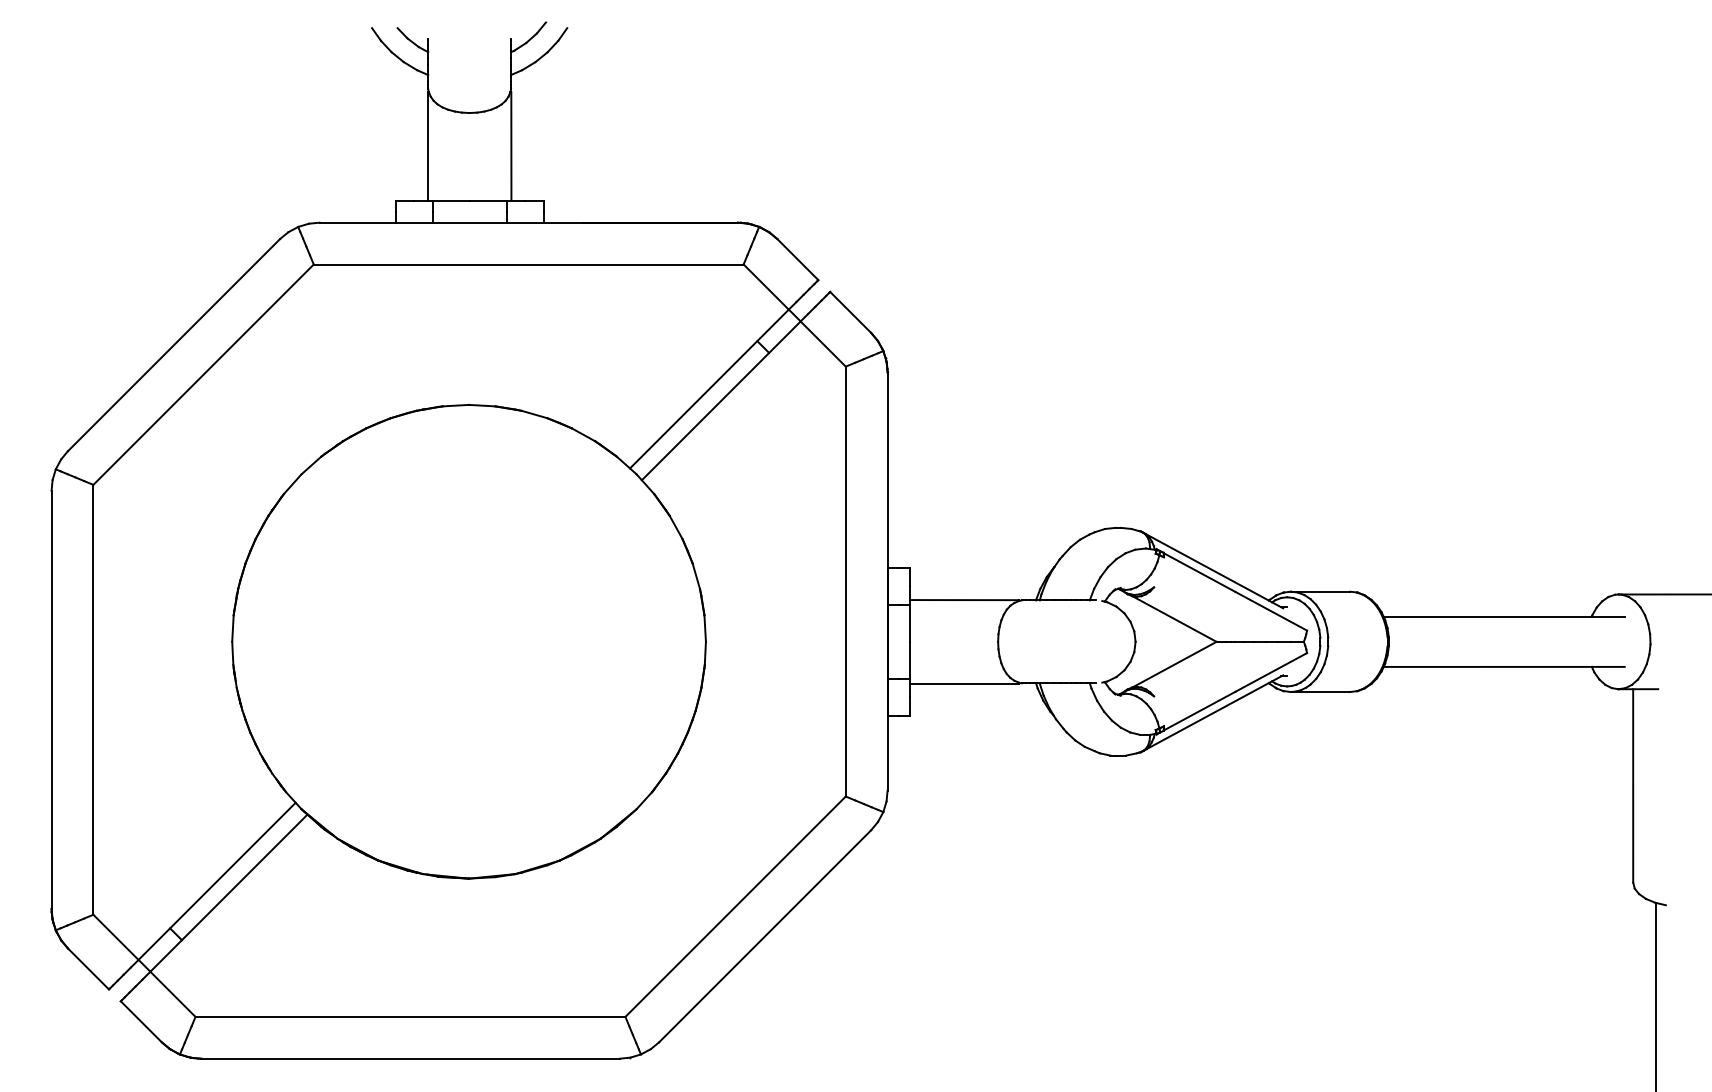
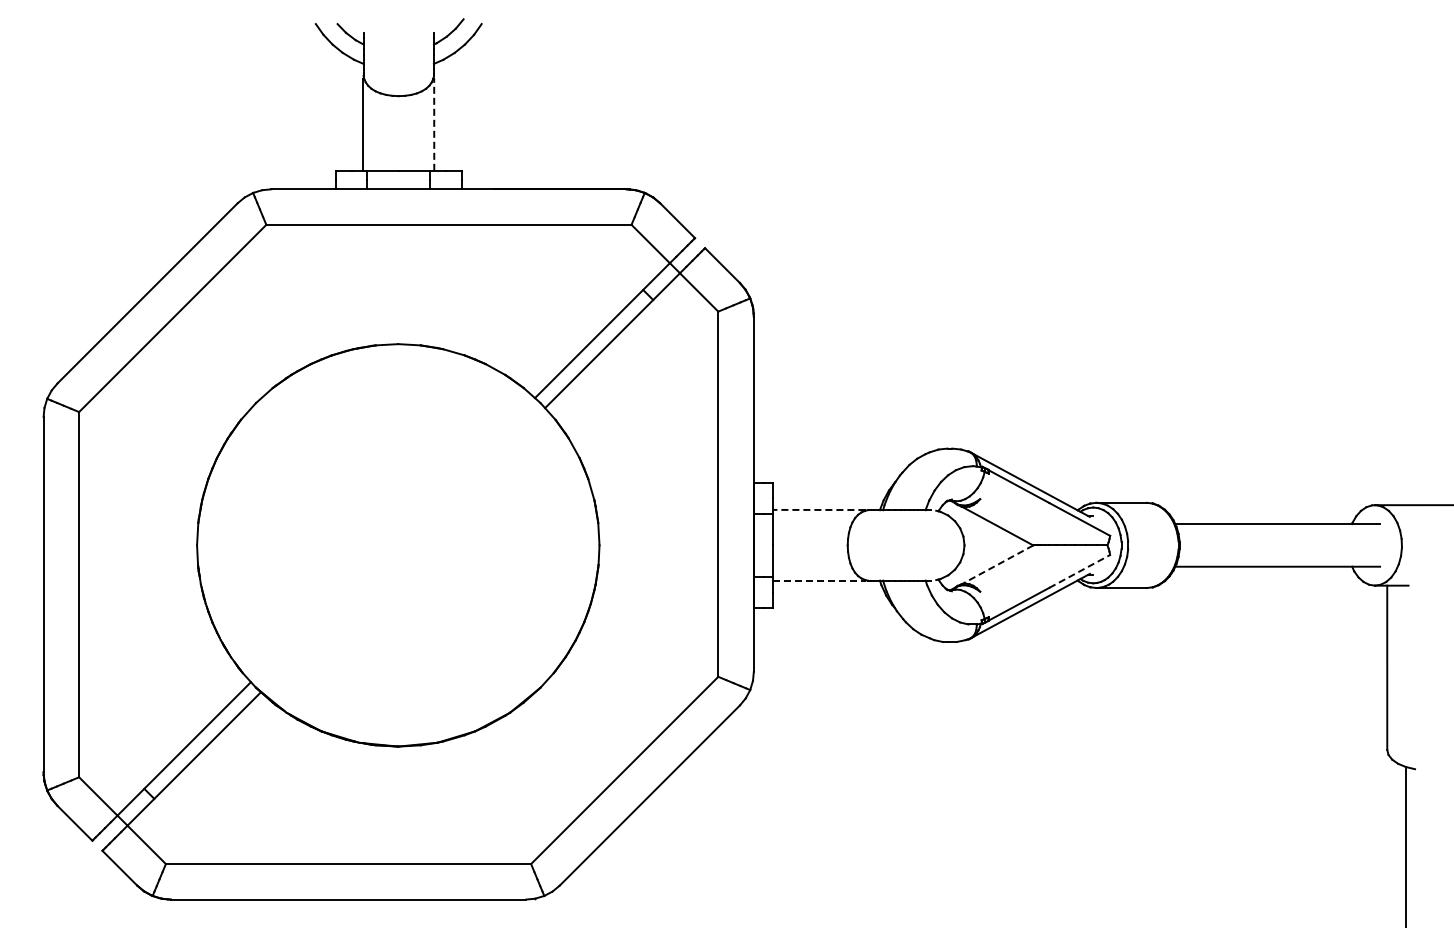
line: (511, 146) -> (434, 124), solid -> dashed
line: (963, 599) -> (818, 509), solid -> dashed
line: (1174, 664) -> (997, 564), solid -> dashed
line: (1270, 672) -> (1079, 571), solid -> dashed
line: (964, 683) -> (819, 580), solid -> dashed

